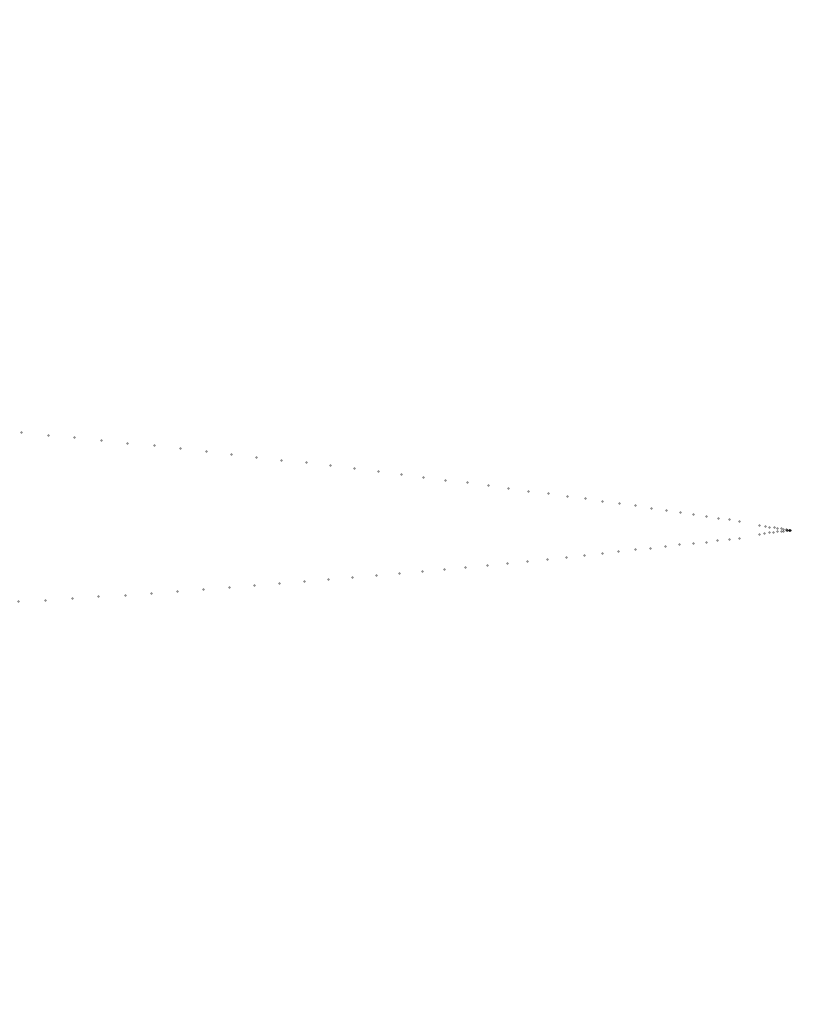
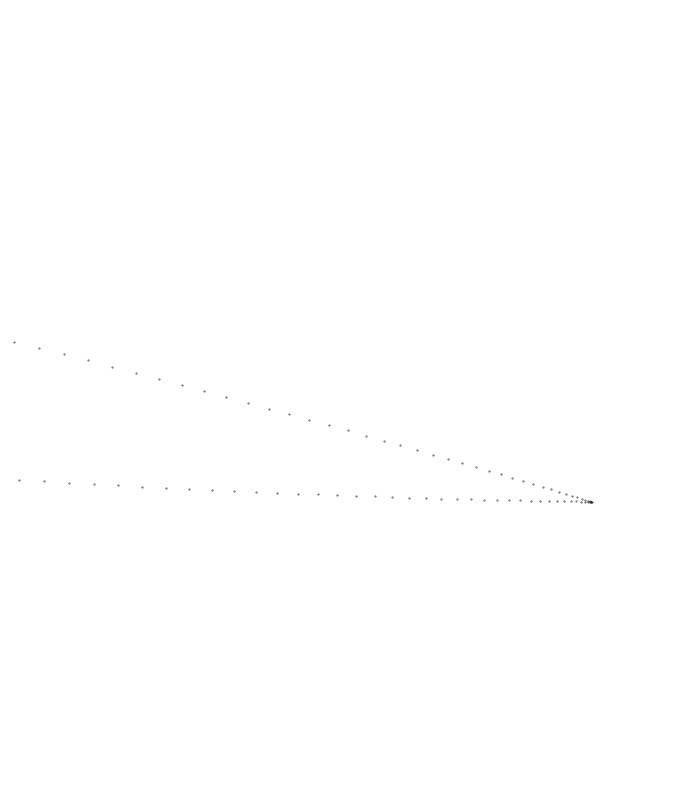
part: (774, 529) -> (567, 497), size x1.67

